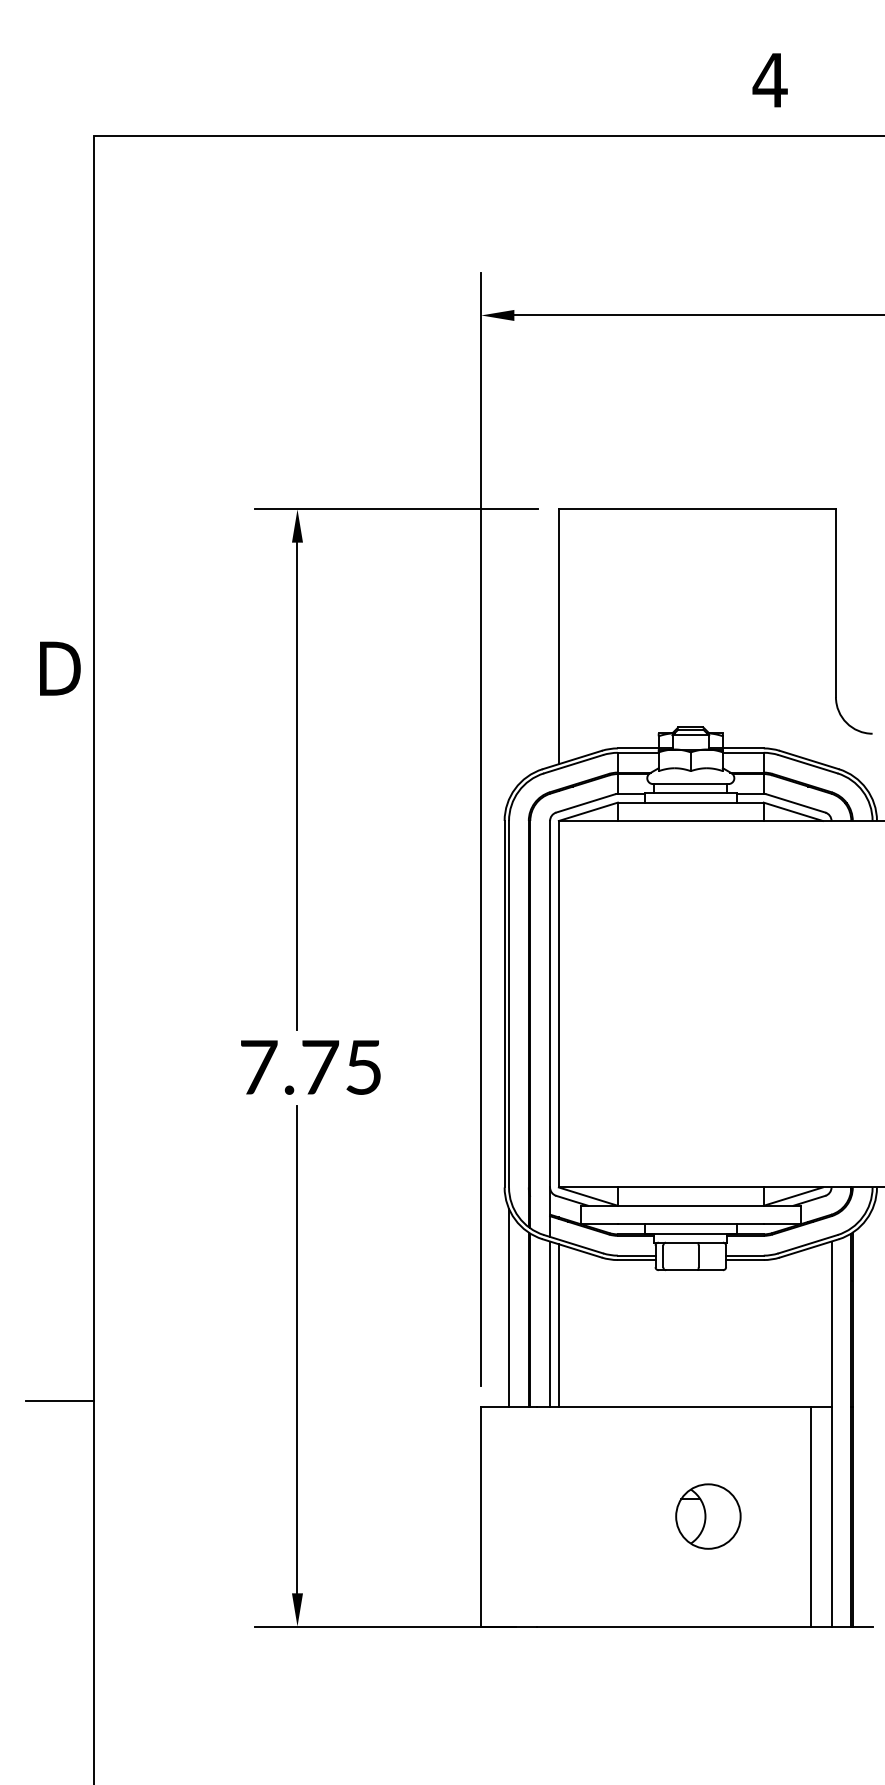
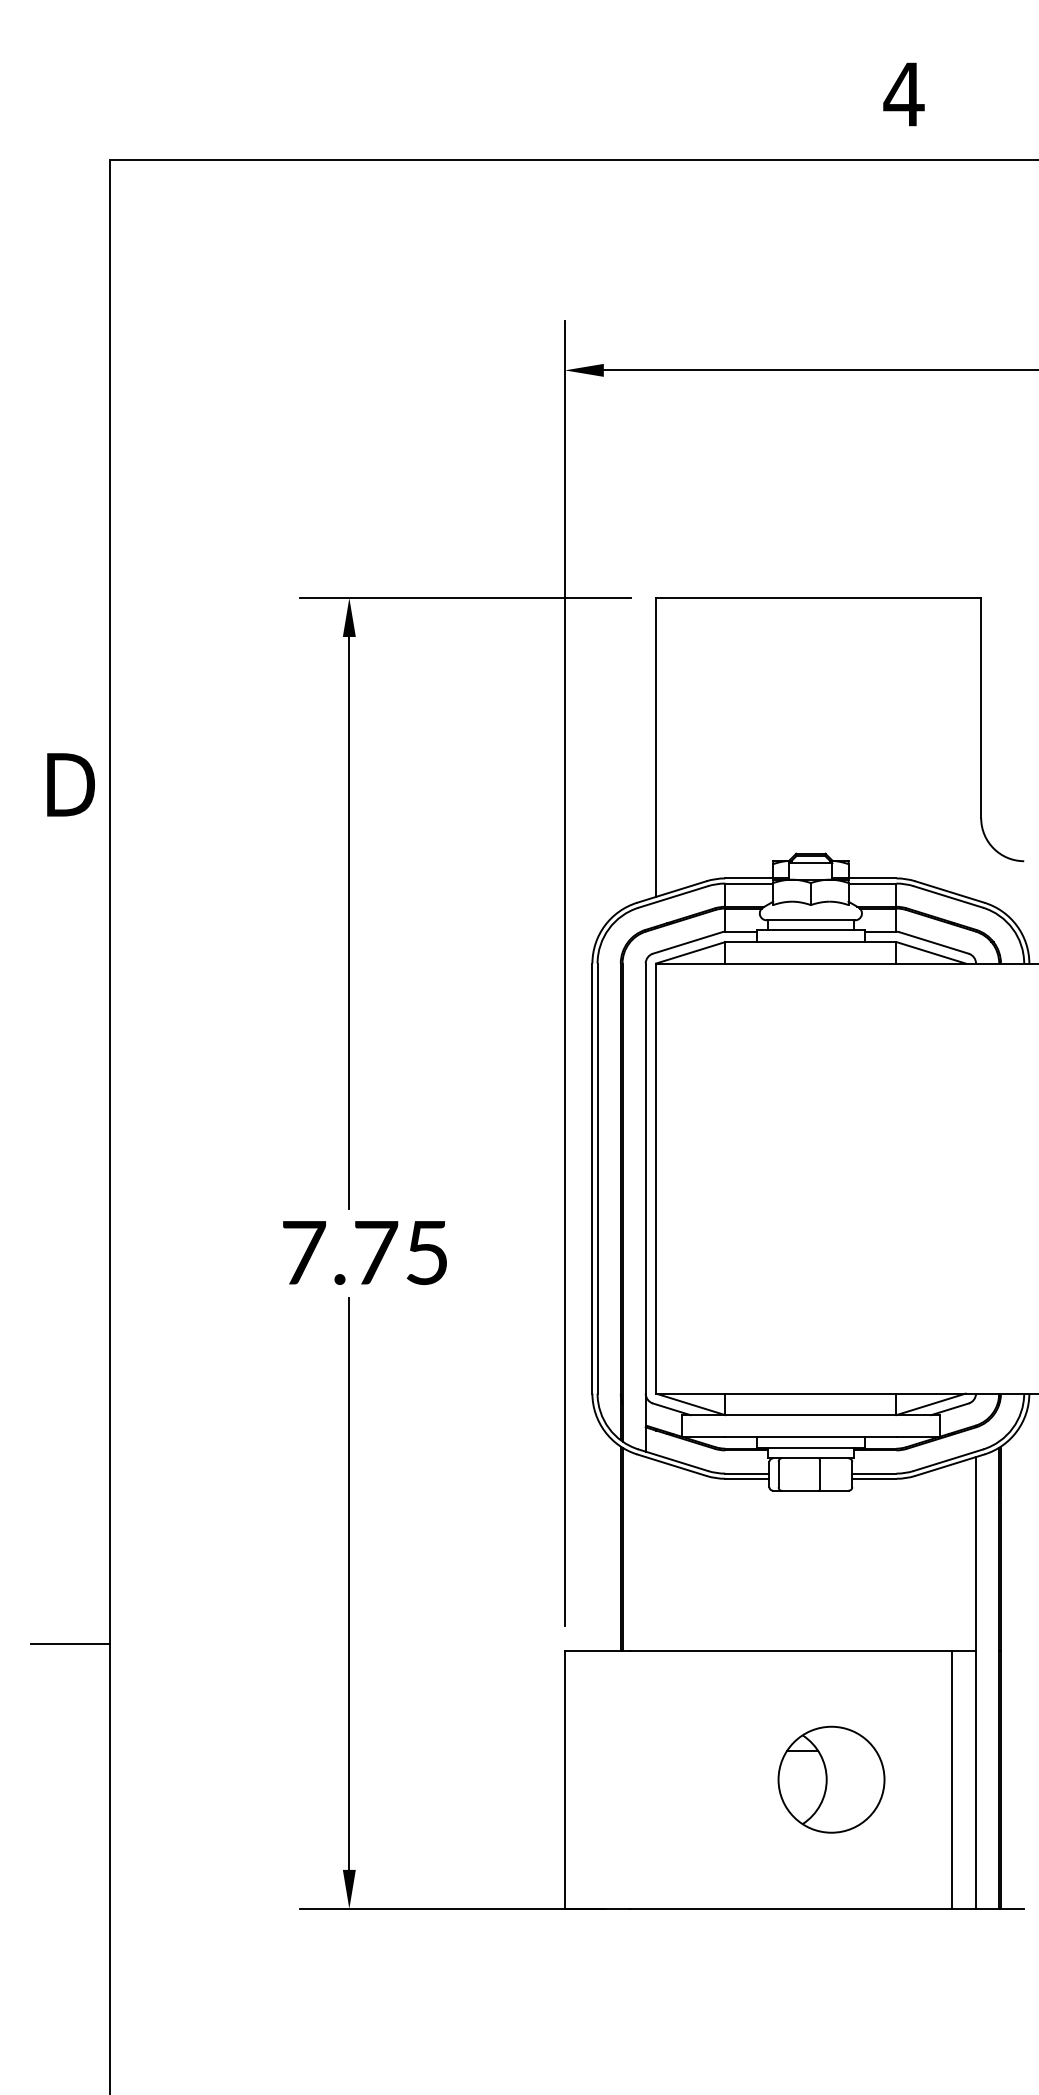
line: (508, 1307) -> (597, 1534), removed
line: (549, 1323) -> (645, 1553), removed
line: (559, 1325) -> (656, 1555), removed
part: (708, 1516) -> (831, 1779), size x1.4

